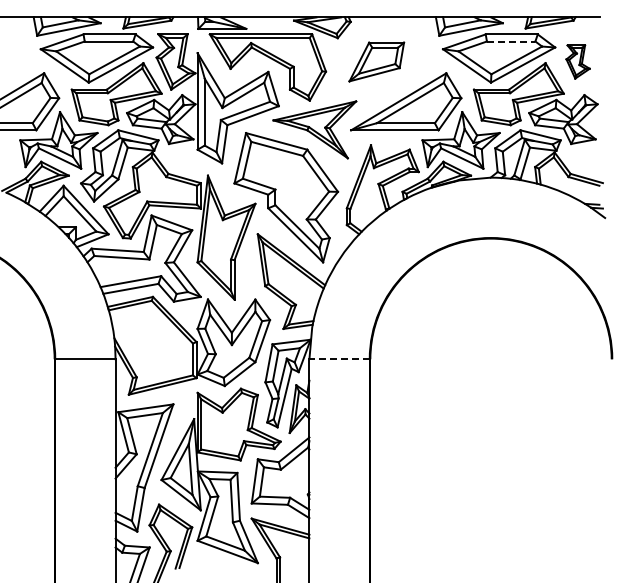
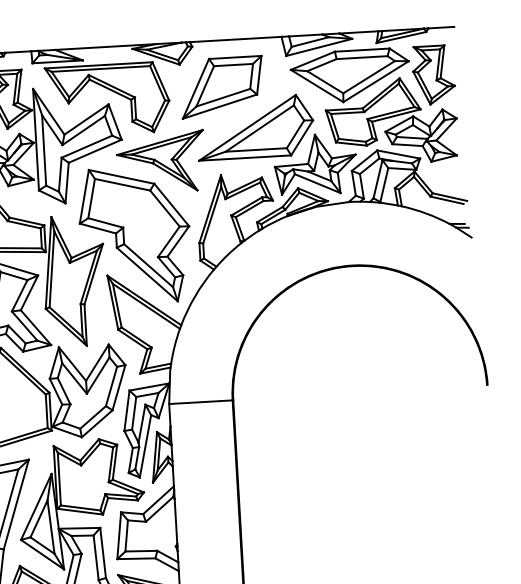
line: (511, 41) -> (362, 57), dashed -> solid
part: (376, 61) -> (221, 86), size x1.43
part: (577, 61) -> (433, 74), size x1.67
line: (339, 359) -> (200, 402), dashed -> solid

